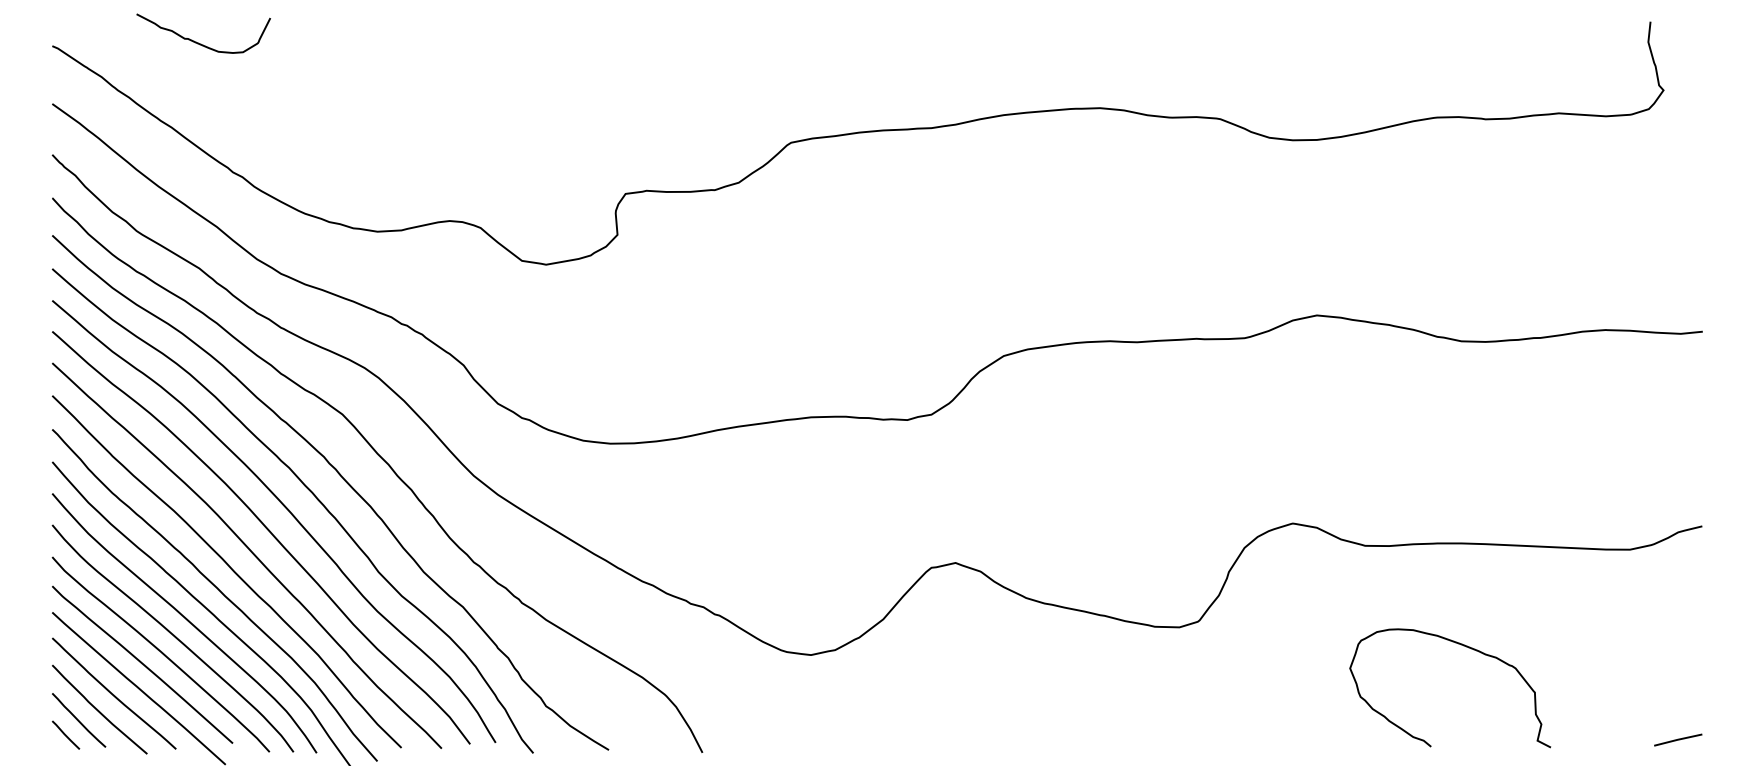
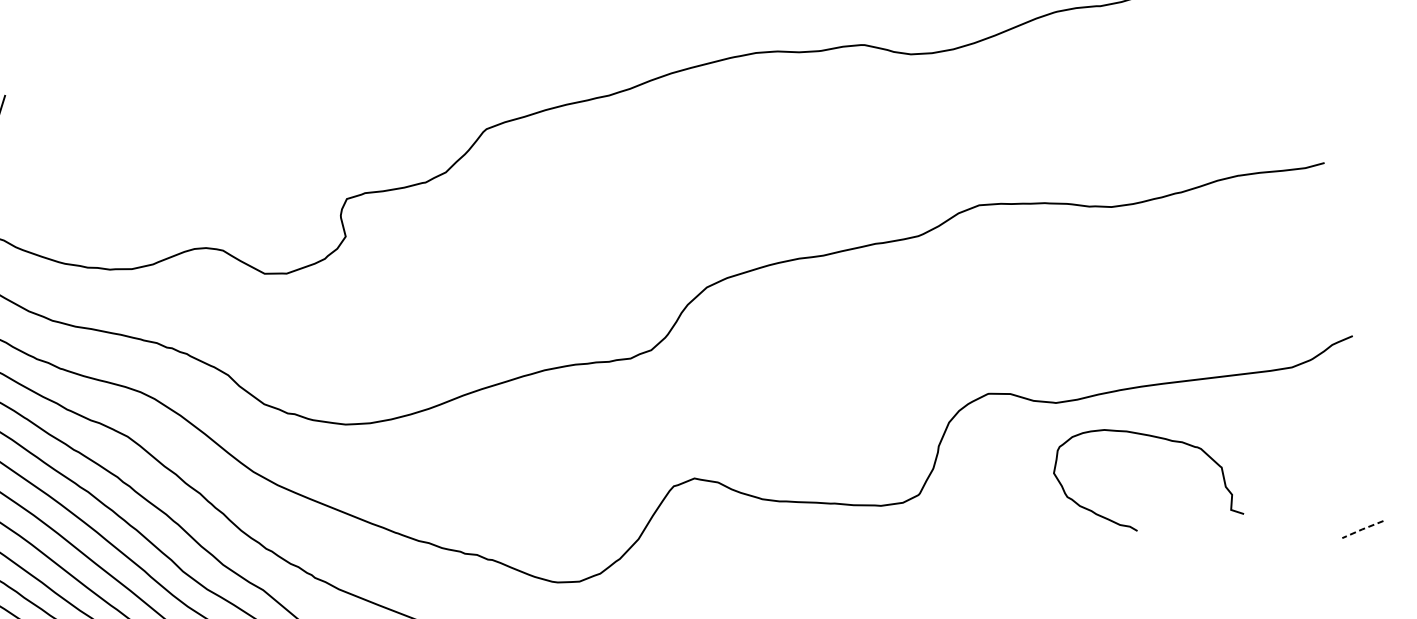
curve: (1468, 648) -> (1156, 438), moved
line: (1677, 739) -> (1362, 529), solid -> dashed

